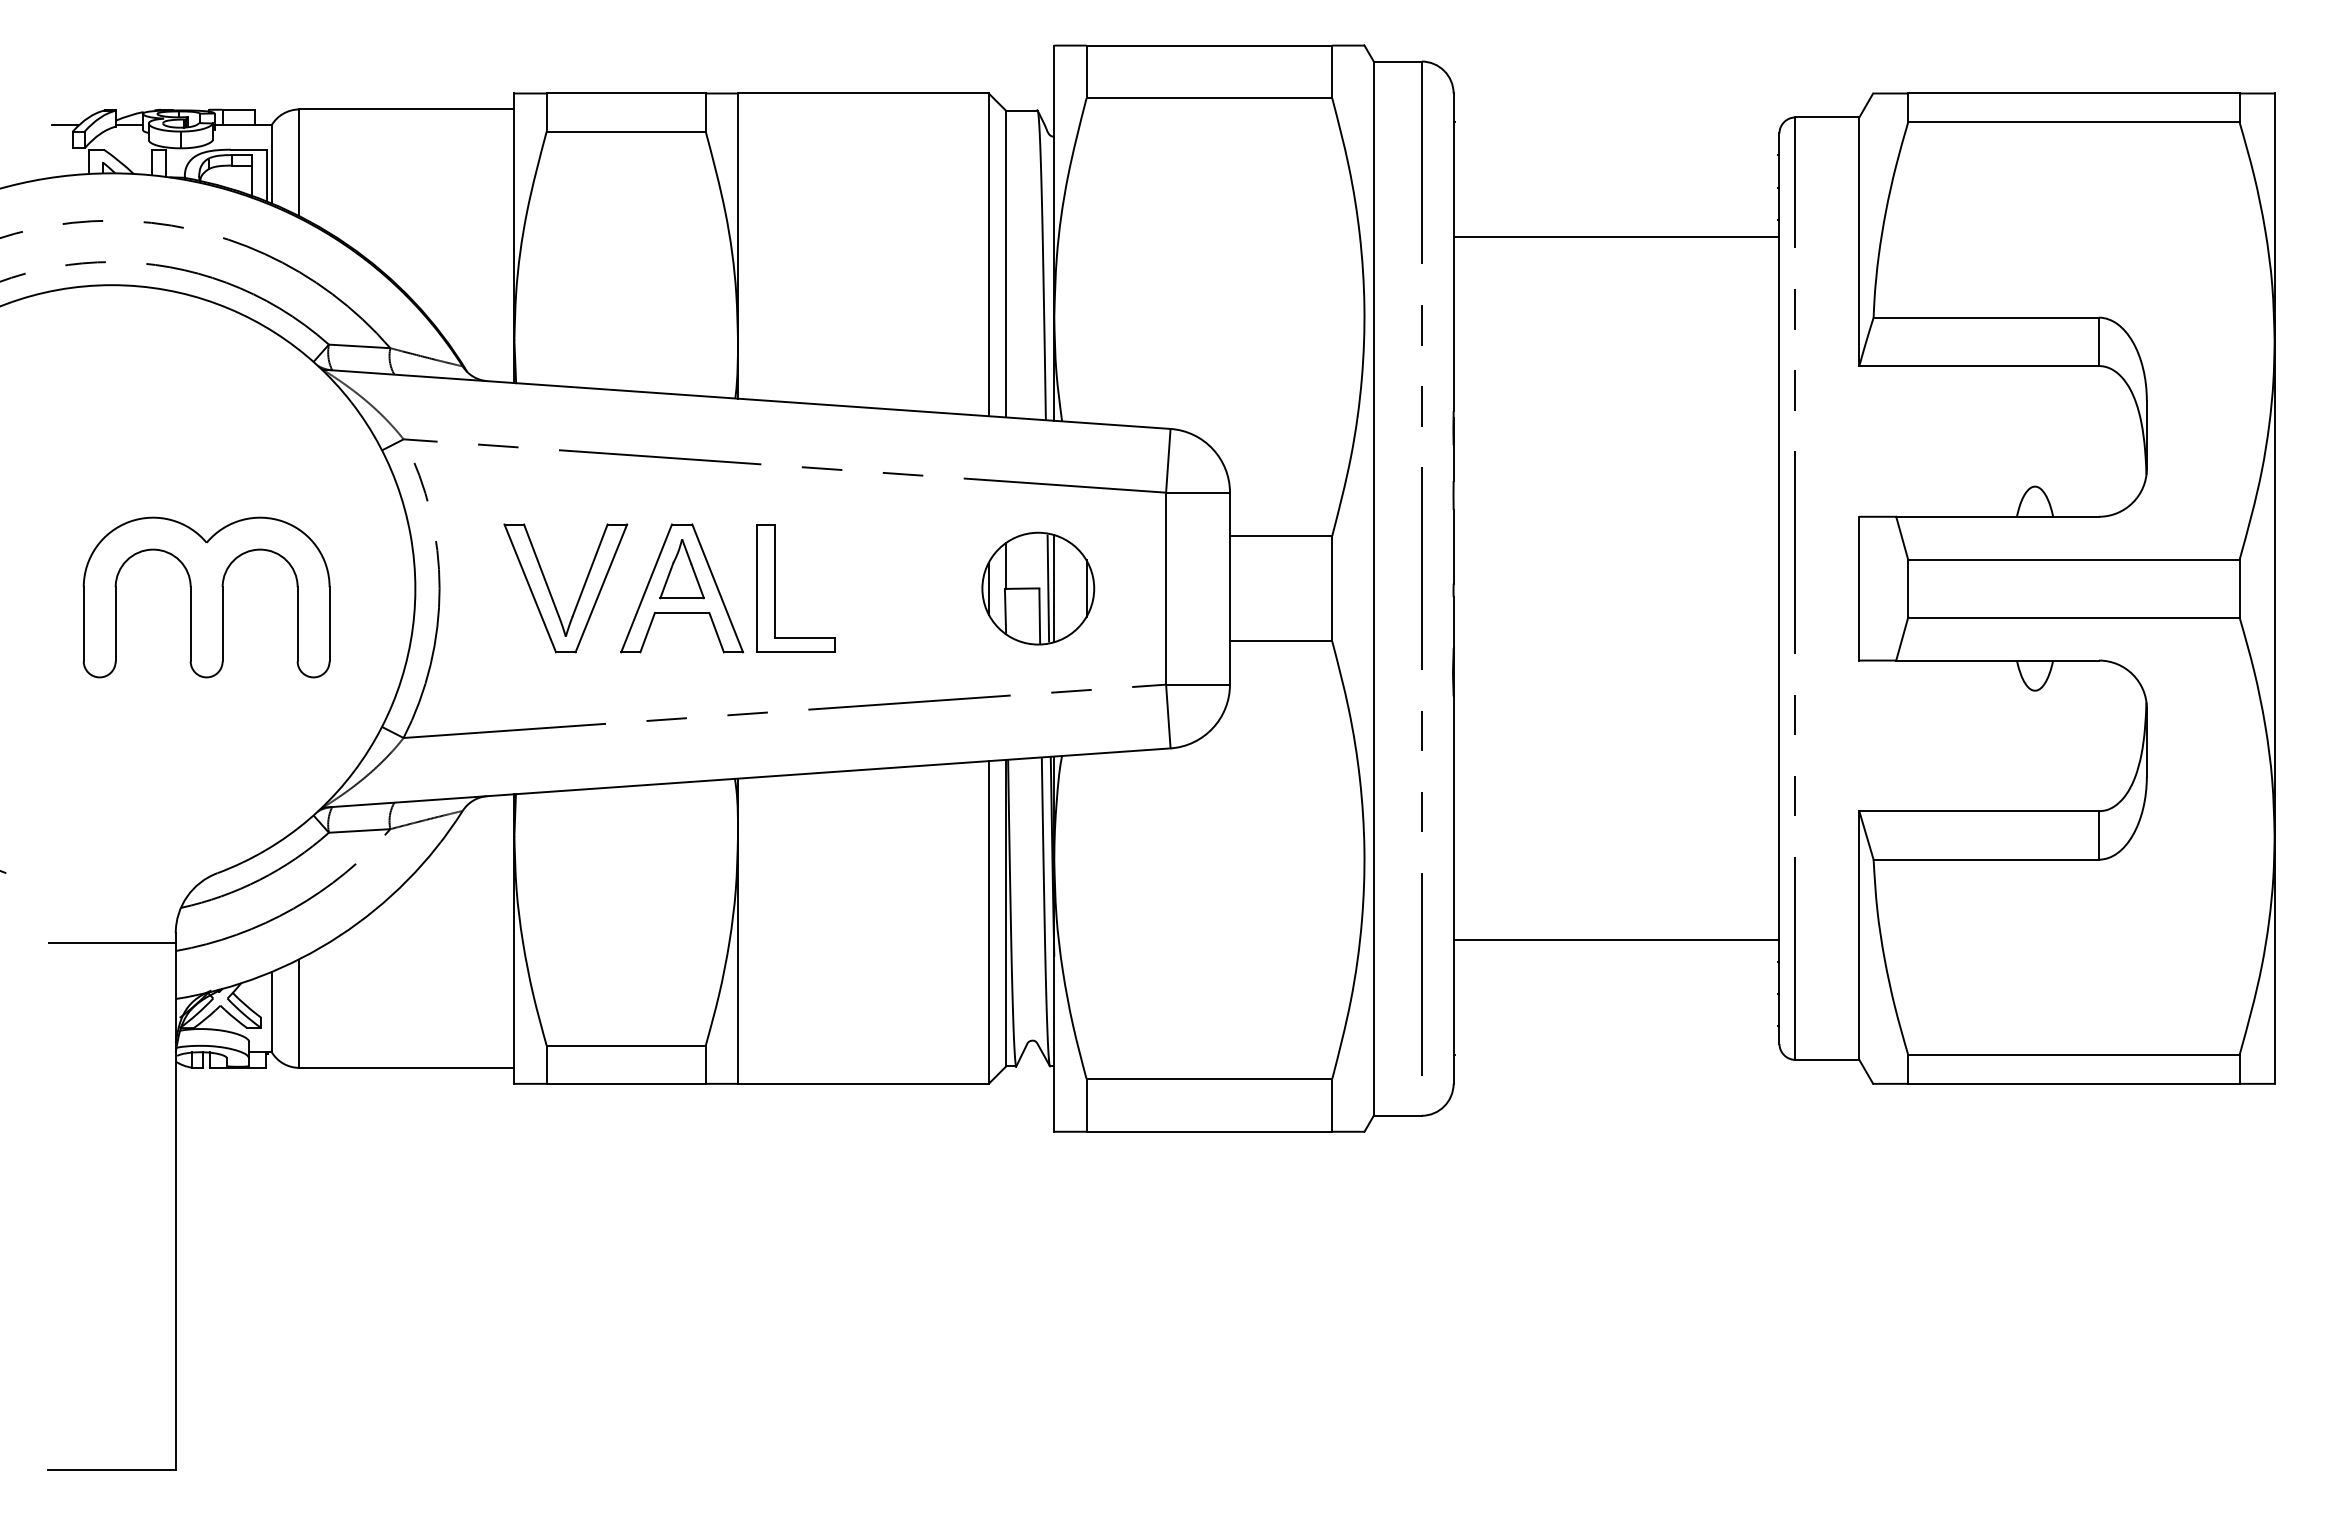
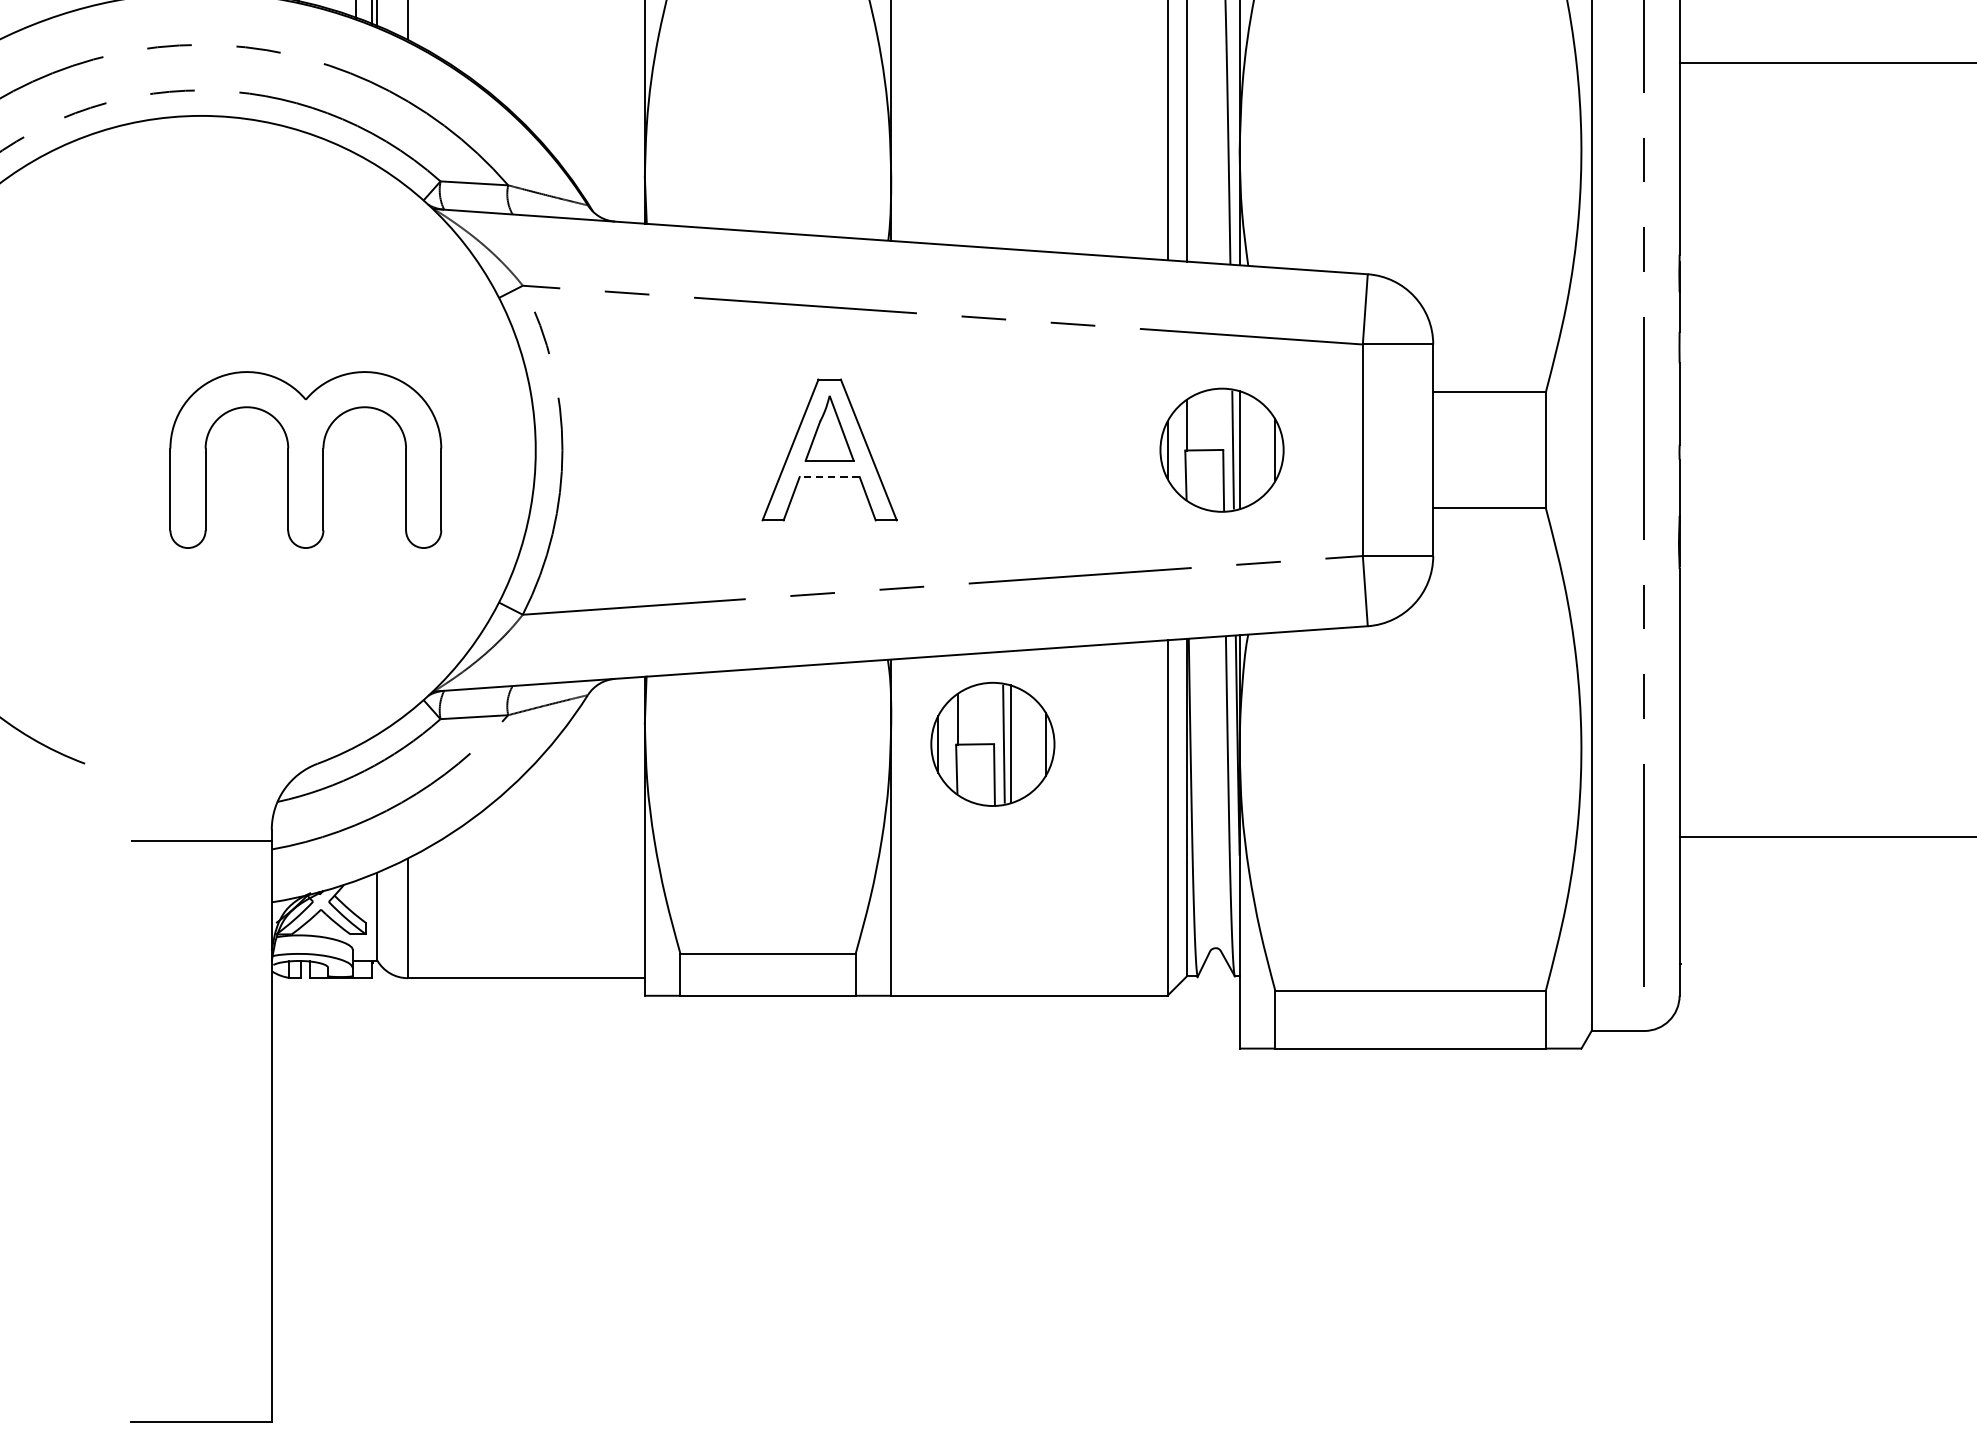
part: (775, 588) -> (932, 450), removed
part: (551, 593) -> (685, 455), removed
line: (681, 612) -> (828, 476), solid -> dashed
part: (830, 855) -> (993, 744), added

